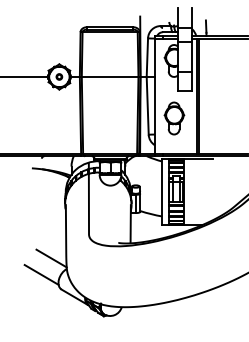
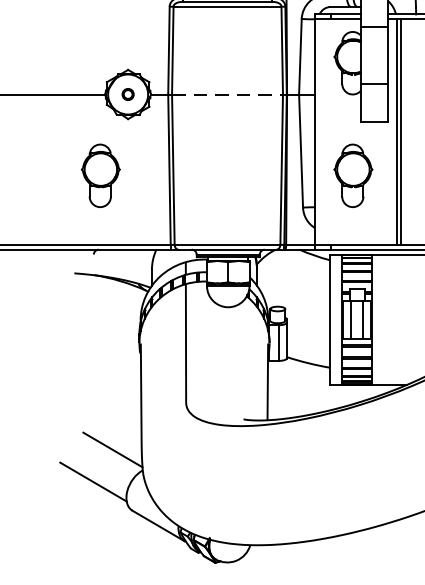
line: (110, 76) -> (228, 93), solid -> dashed
part: (45, 118) -> (100, 175), added

